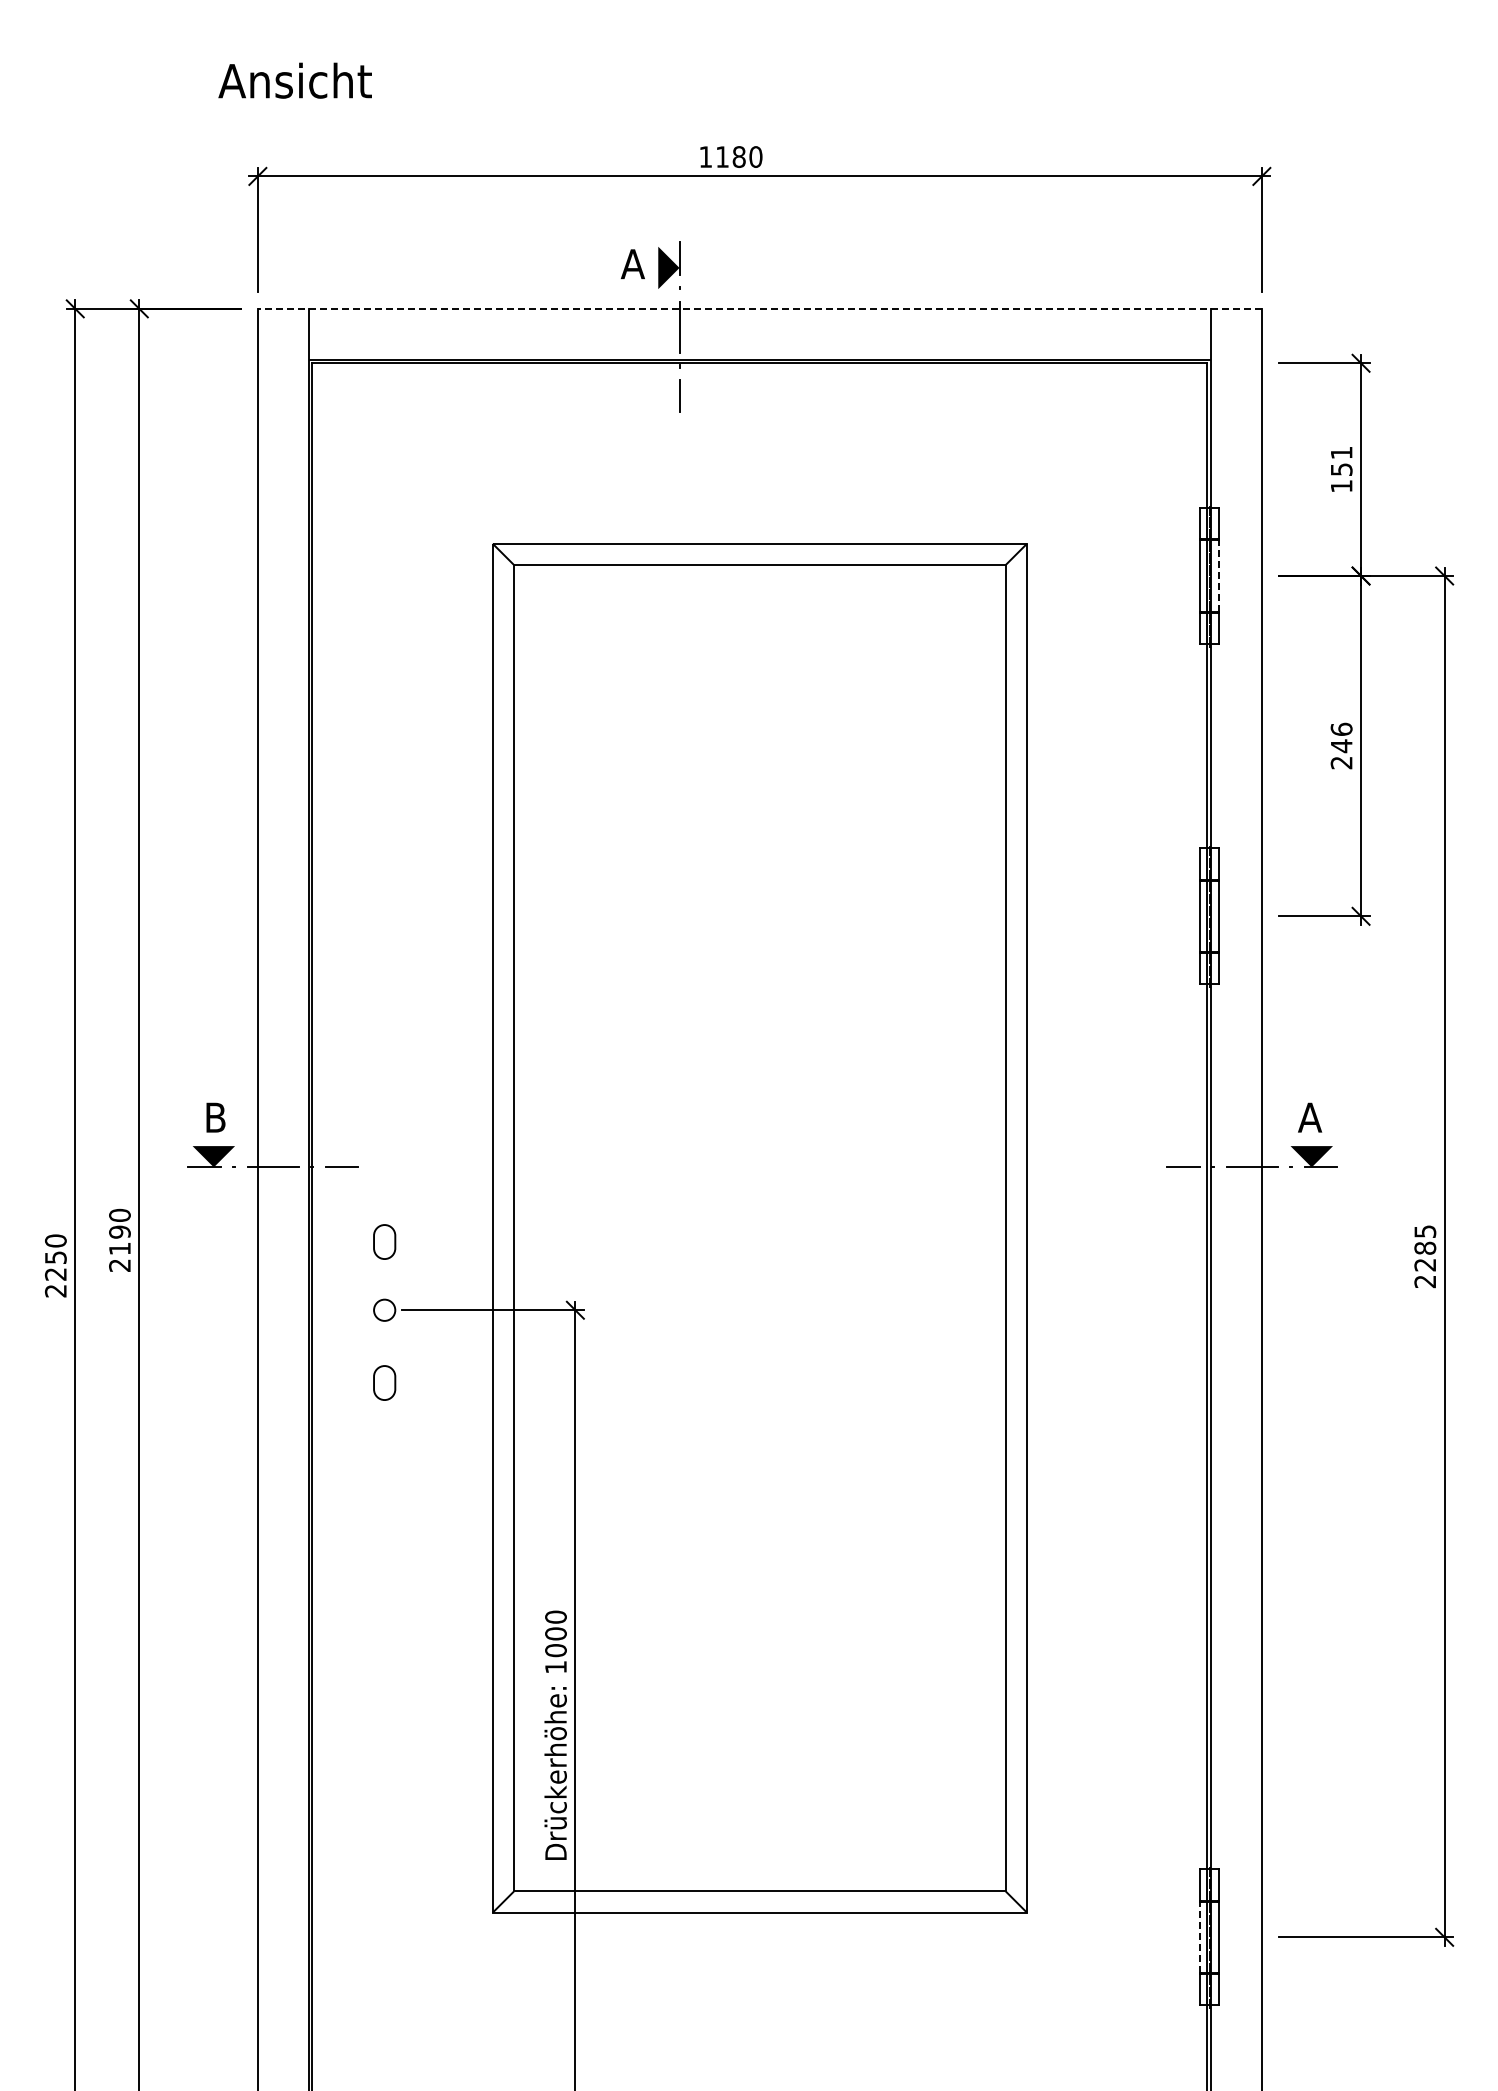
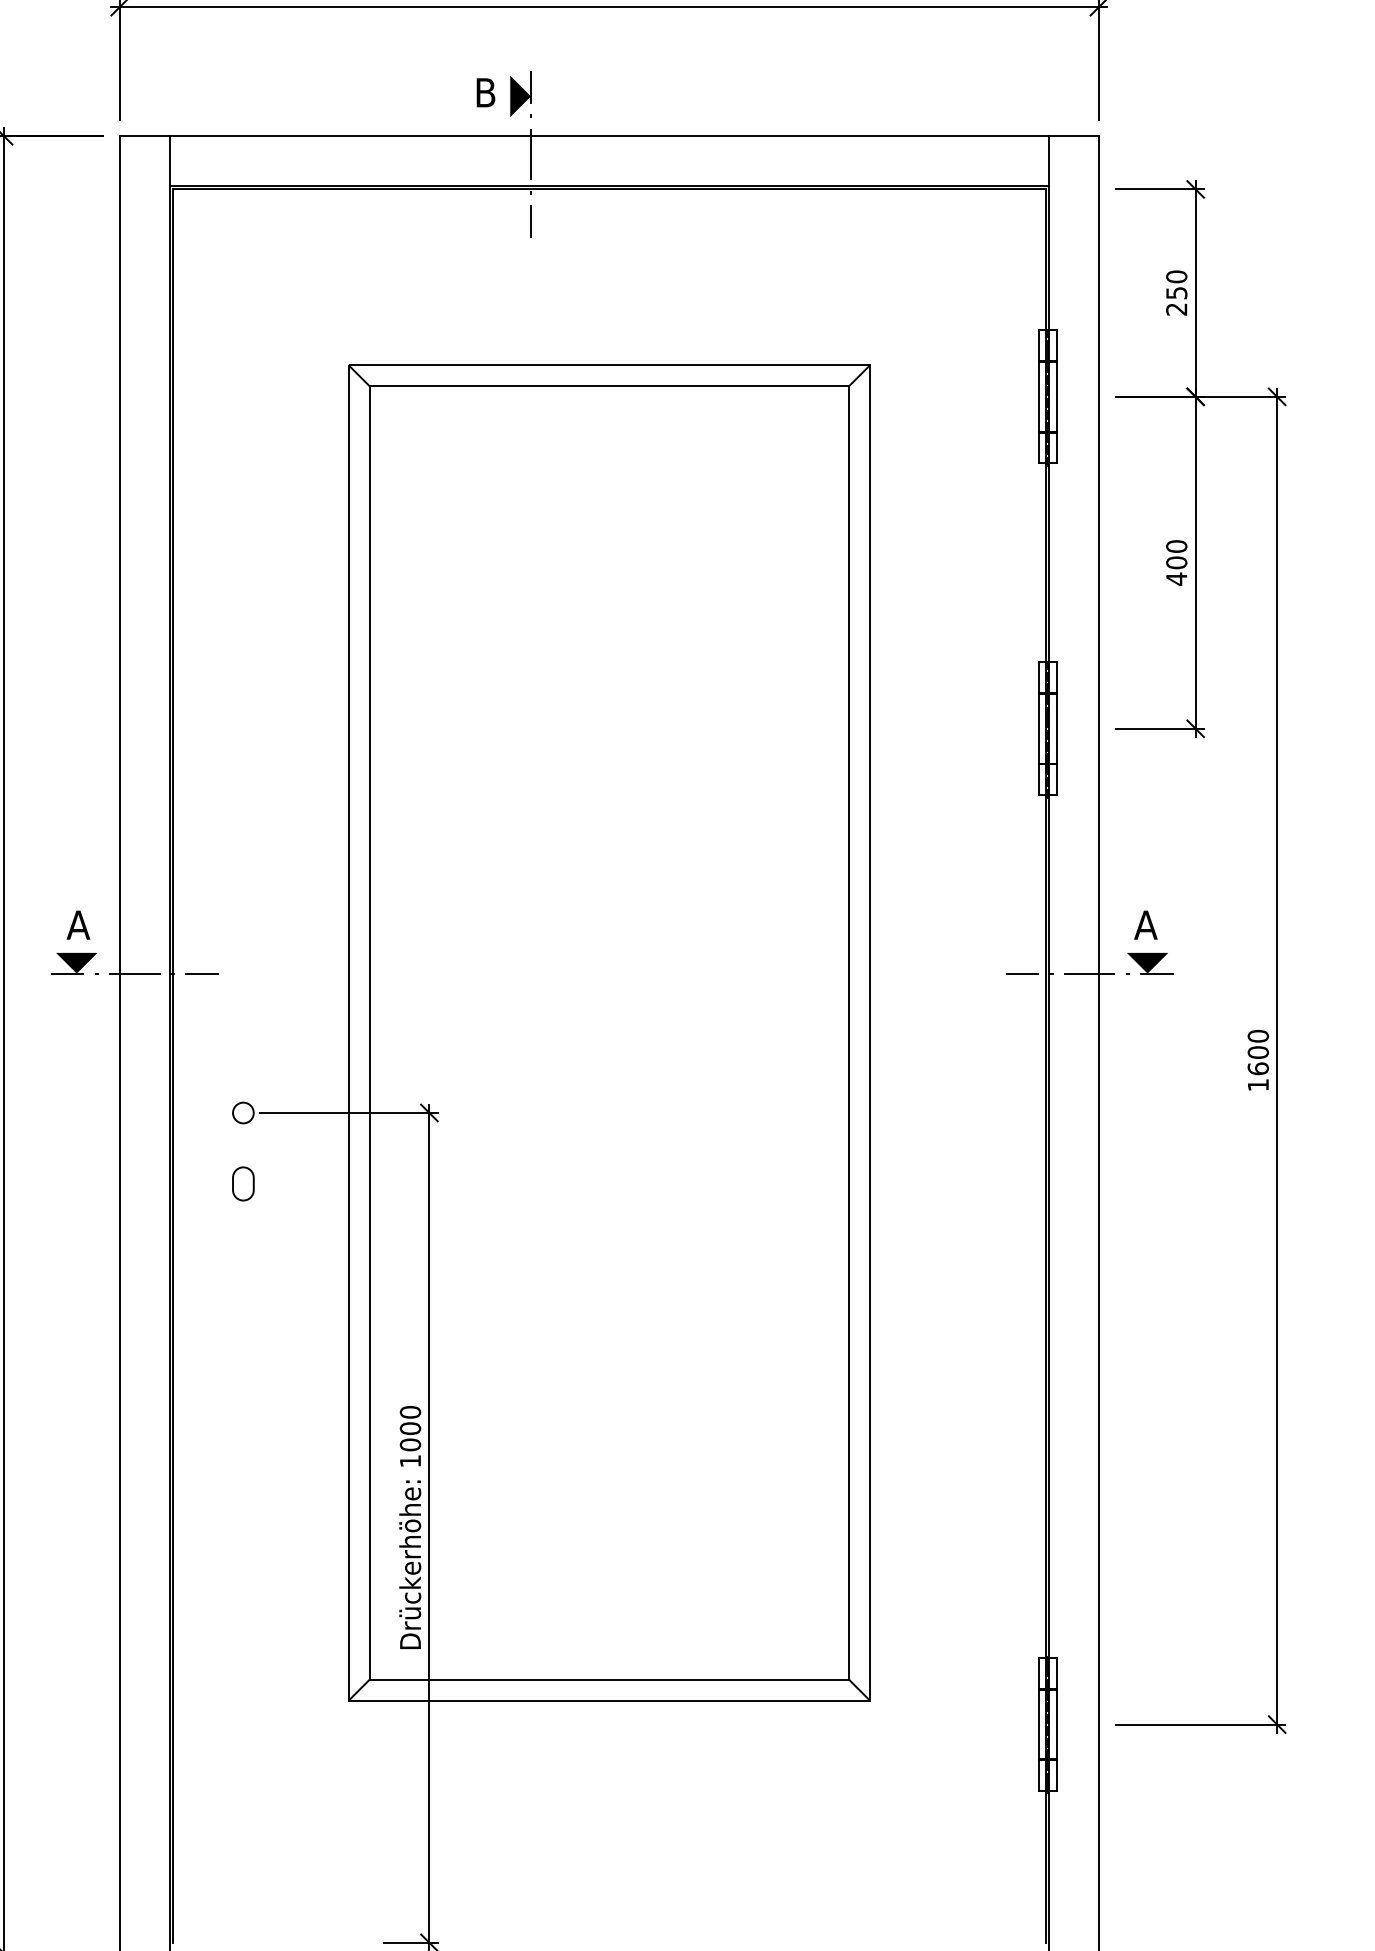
text: (632, 264) -> (485, 93), A -> B
line: (759, 308) -> (608, 135), dashed -> solid
text: (1341, 469) -> (1176, 292), 151 -> 250
line: (1218, 576) -> (1056, 397), dashed -> solid
text: (1341, 745) -> (1176, 562), 246 -> 400
text: (215, 1117) -> (78, 924), B -> A
part: (384, 1241) -> (243, 1045), removed
text: (1425, 1256) -> (1258, 1060), 2285 -> 1600
line: (1200, 1937) -> (1039, 1724), dashed -> solid

